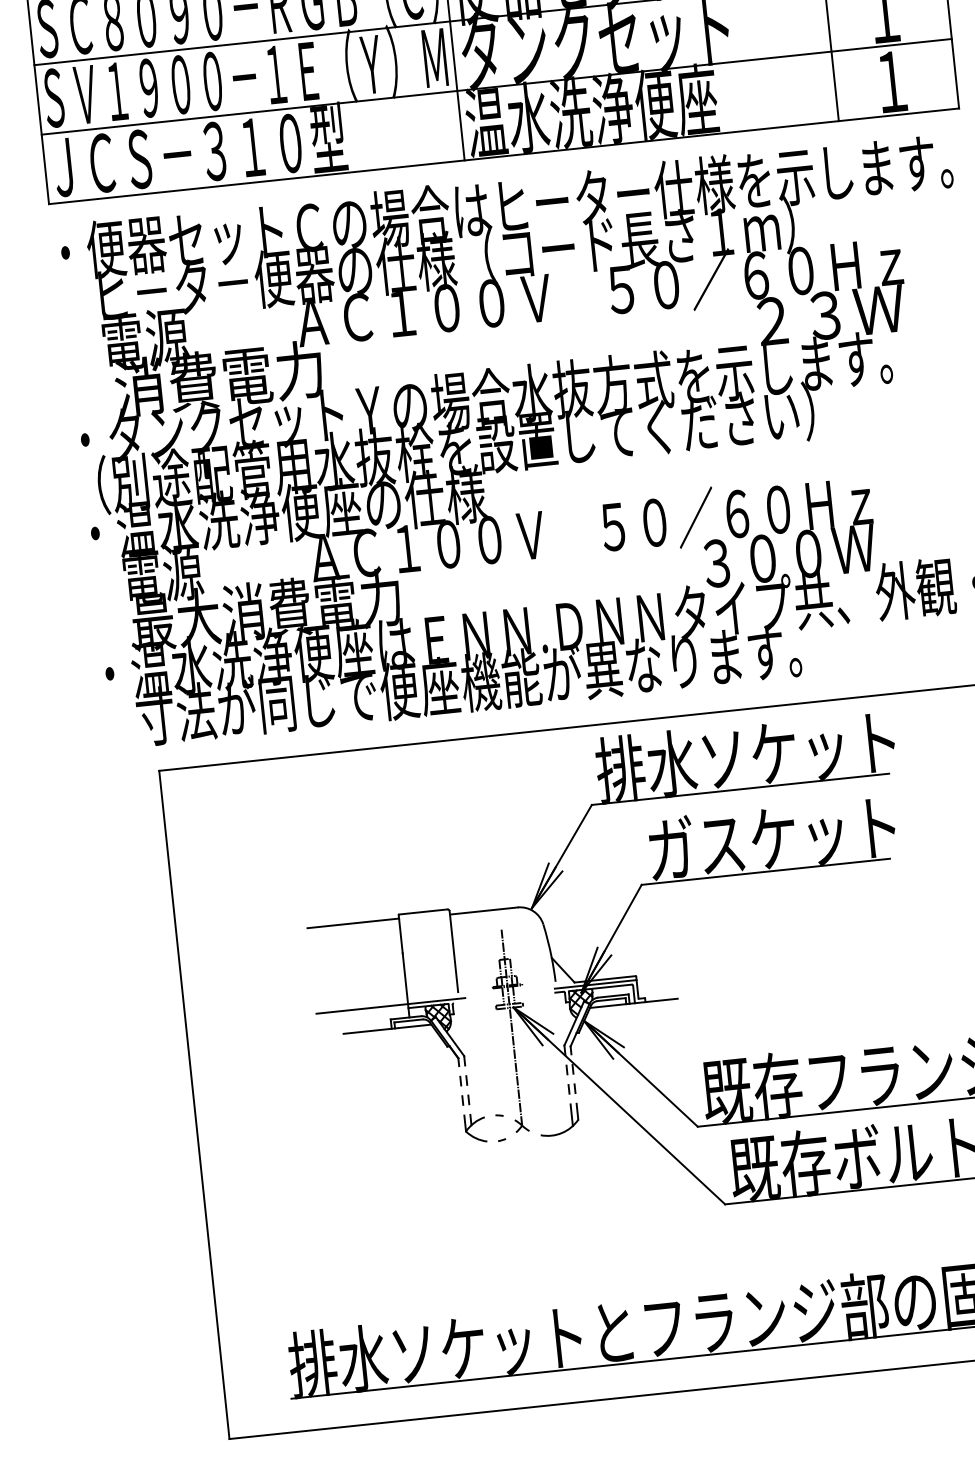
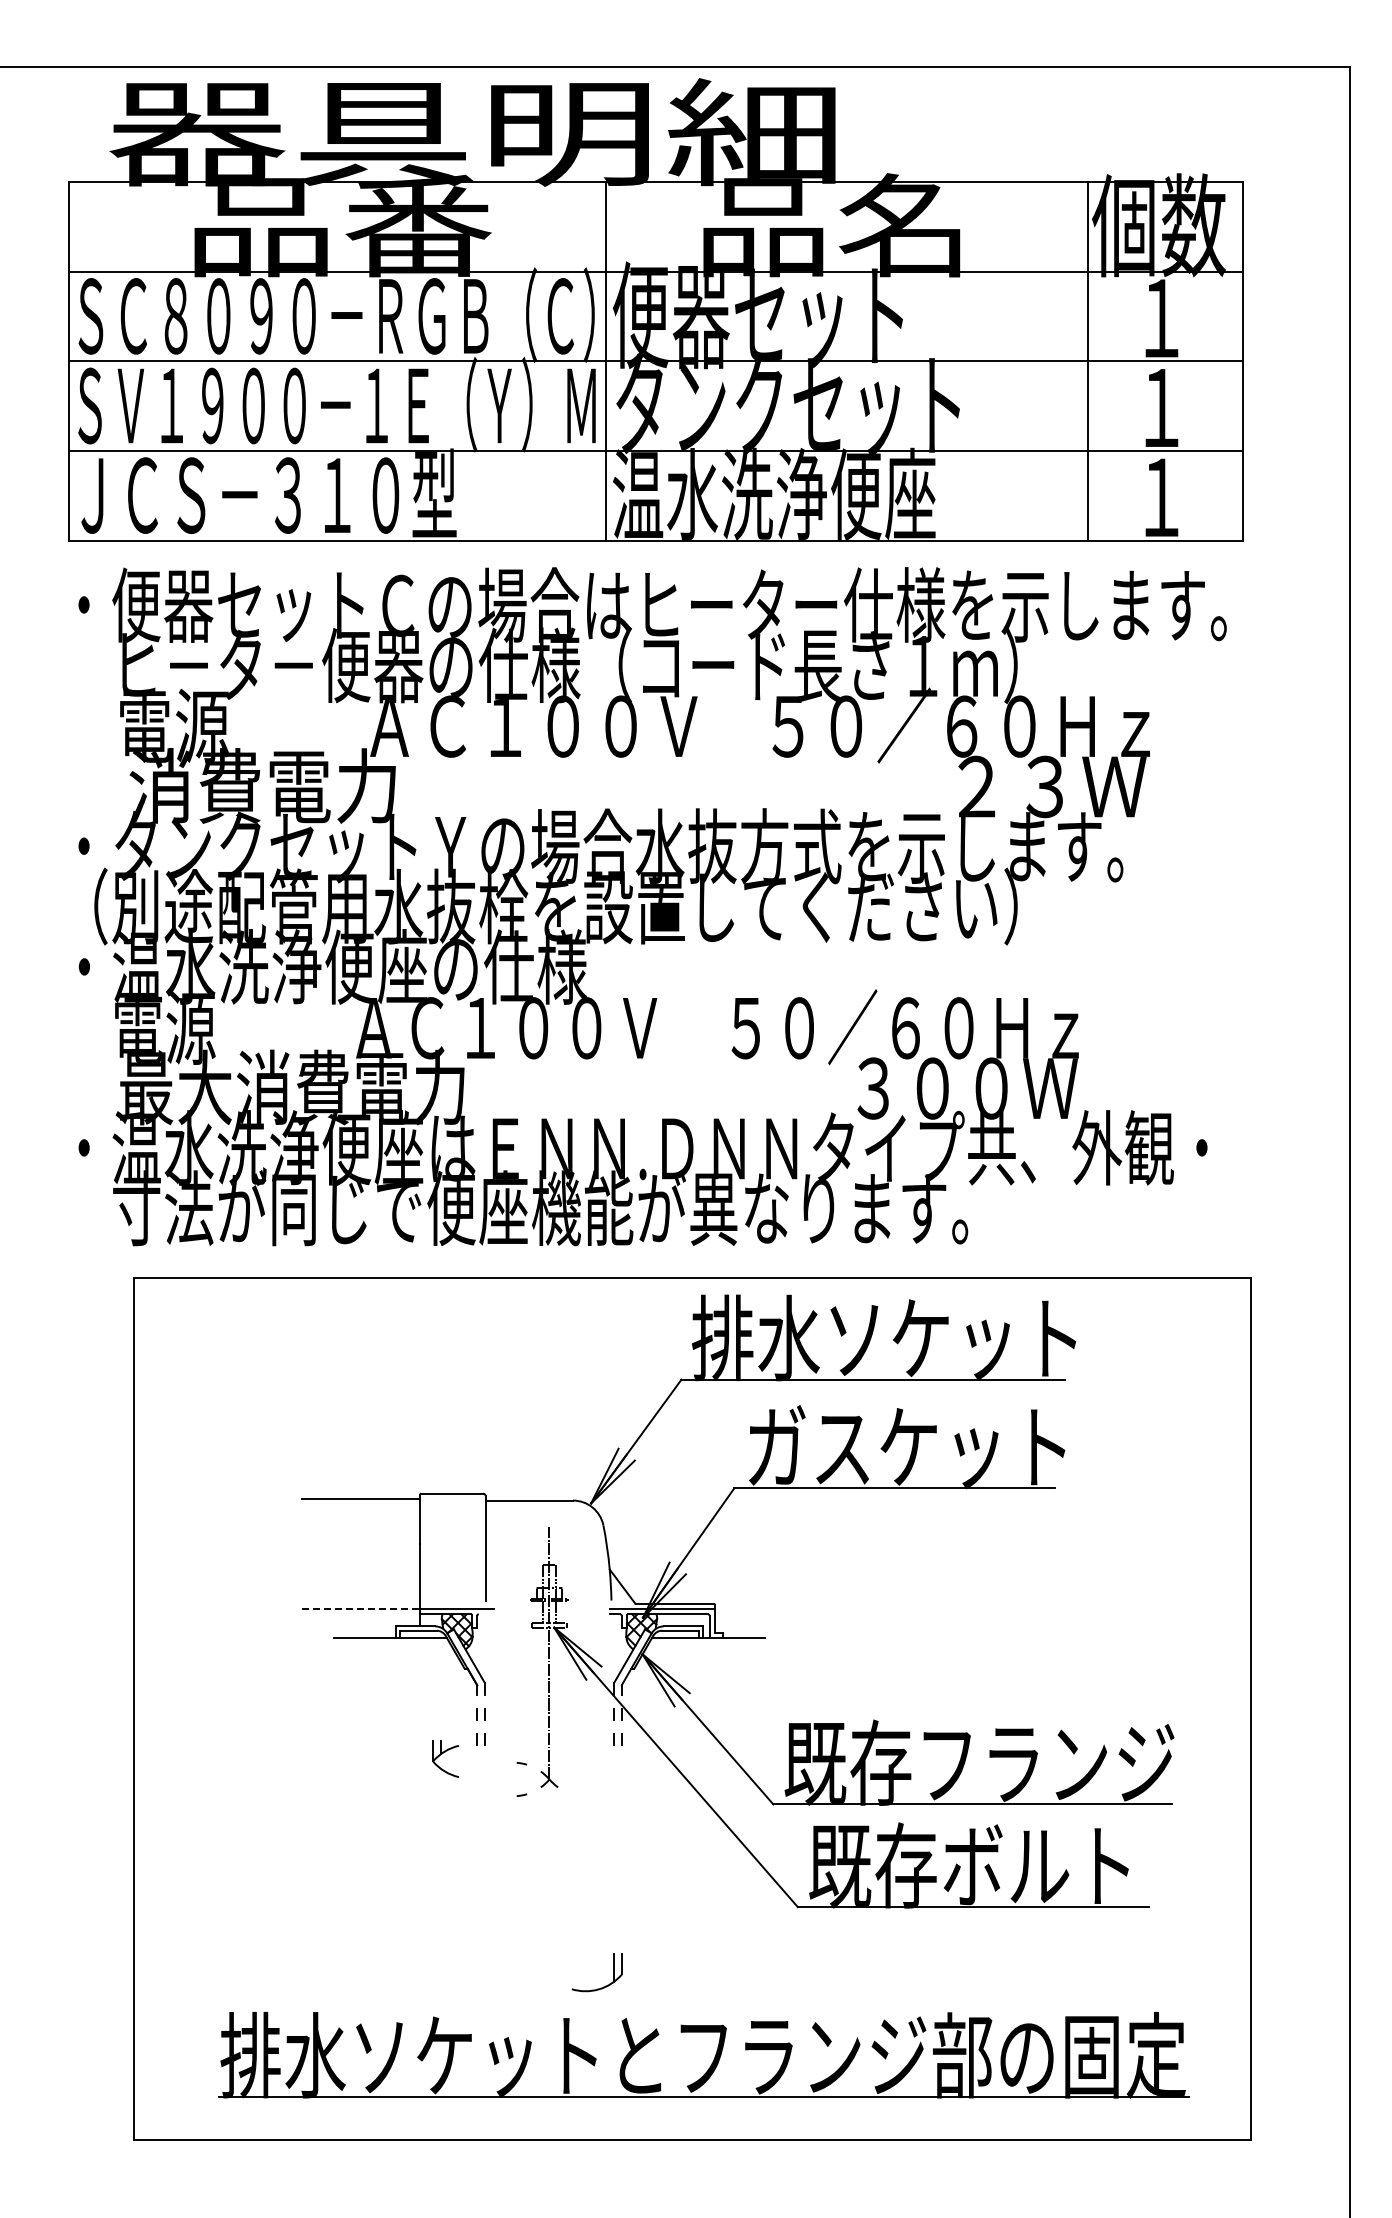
line: (362, 1009) -> (361, 1609), solid -> dashed
part: (475, 1128) -> (445, 1758), moved
part: (562, 1131) -> (600, 1987), moved

